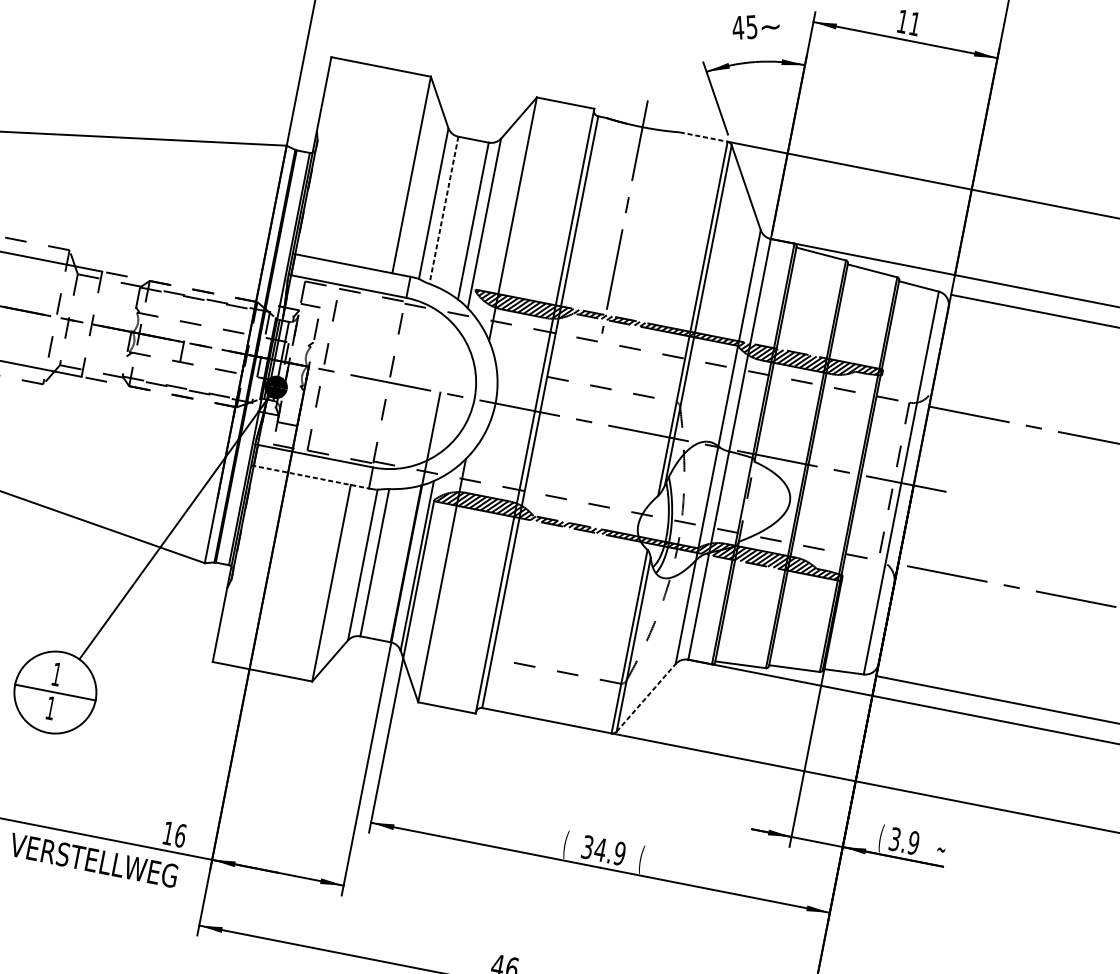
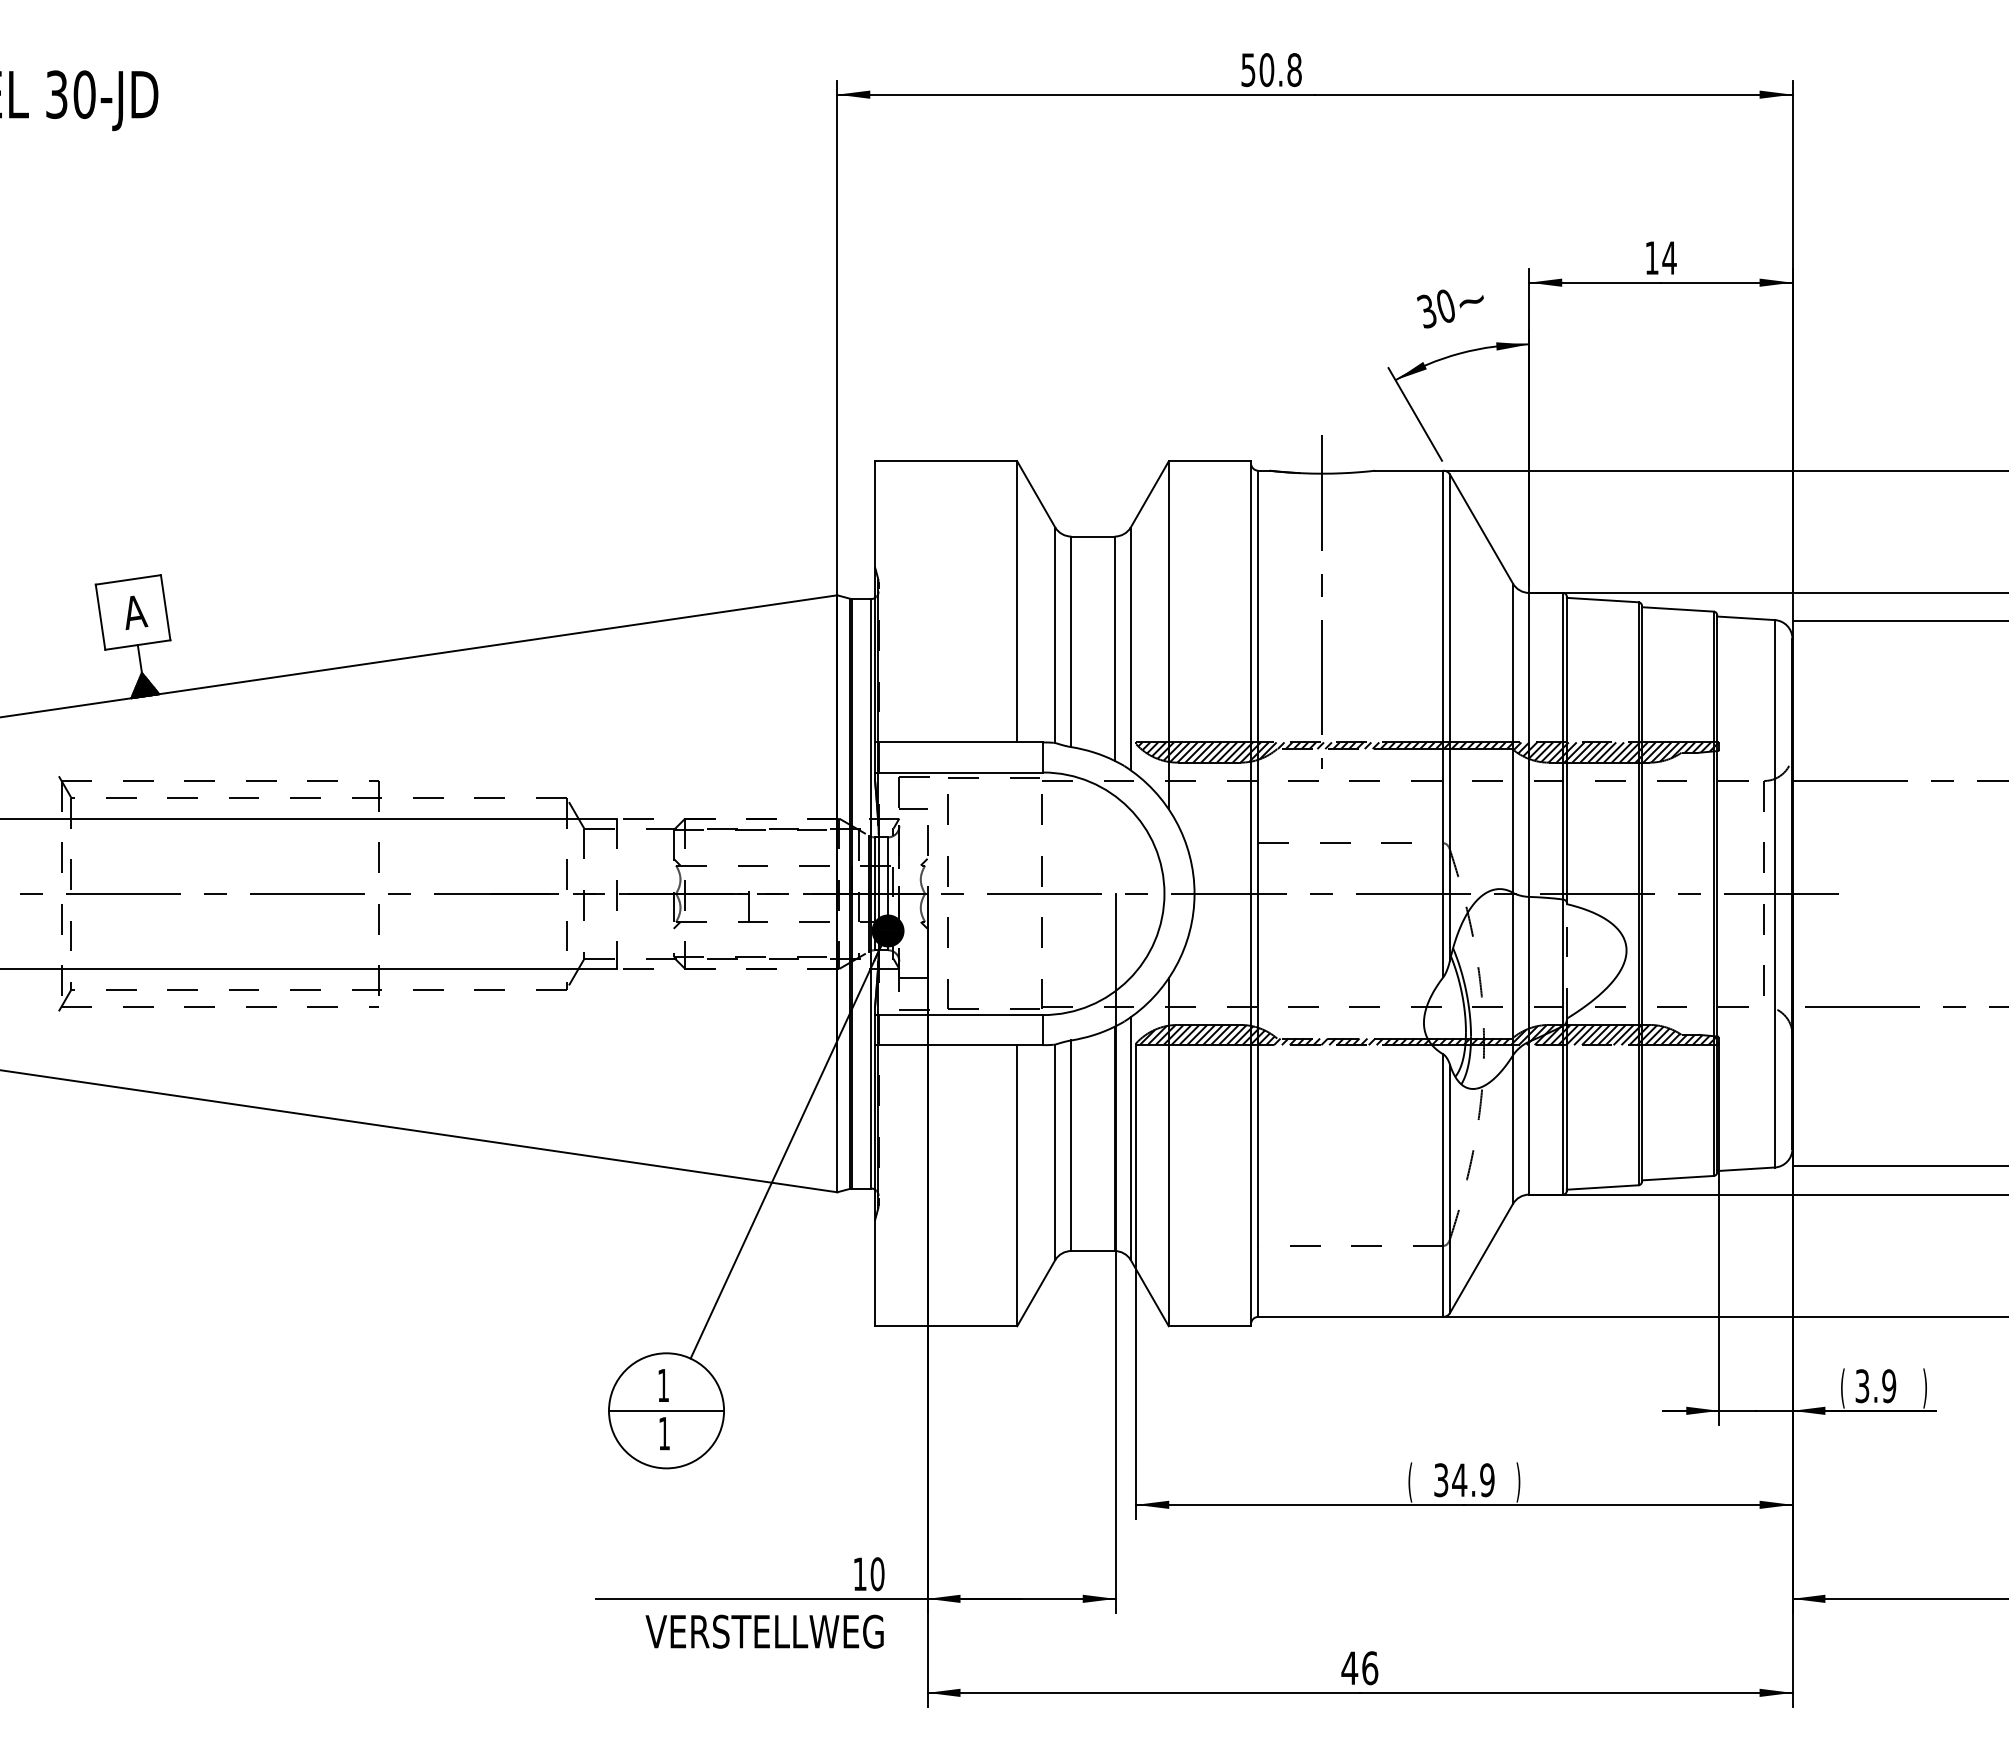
text: (914, 23) -> (1669, 257), 11 -> 14
text: (744, 27) -> (1435, 308), 45 -> 30
line: (703, 136) -> (1409, 470), dashed -> solid
line: (444, 210) -> (1071, 642), dashed -> solid
line: (310, 477) -> (959, 1045), dashed -> solid
line: (646, 697) -> (1481, 1258), dashed -> solid
text: (180, 835) -> (877, 1573), 16 -> 10
text: (940, 850) -> (1928, 1388), ~ -> )
text: (641, 859) -> (1518, 1482), ( -> )

